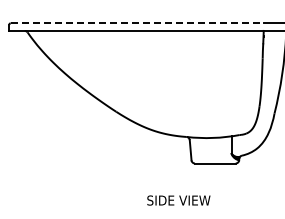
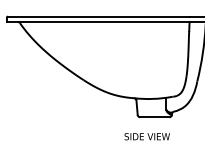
line: (137, 23) -> (98, 16), dashed -> solid
text: (178, 200) -> (147, 136), moved

